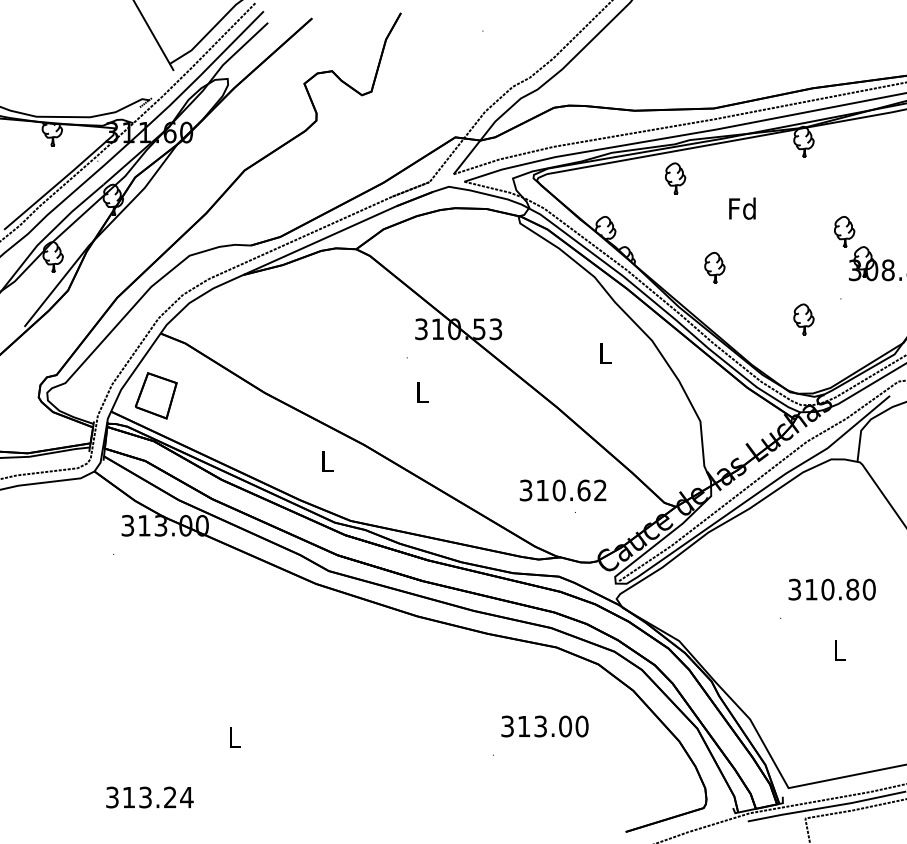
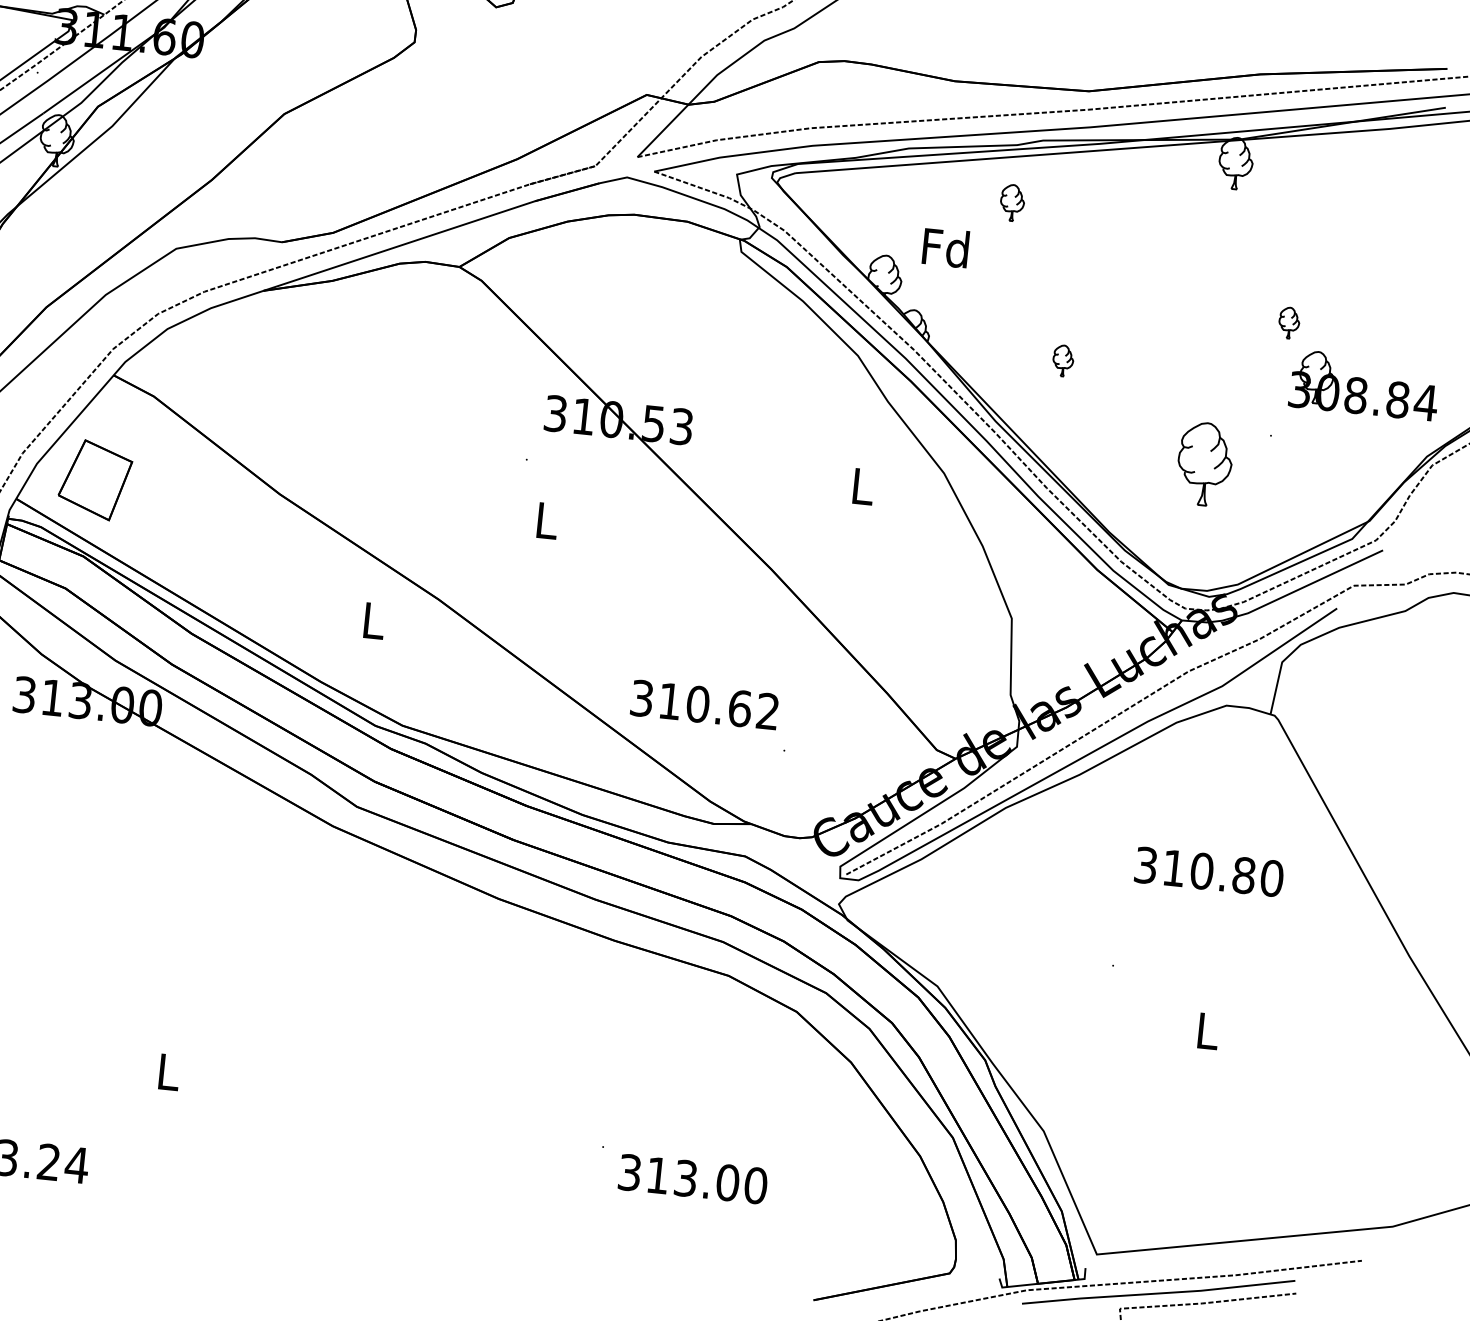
part: (675, 178) -> (1012, 203), size x0.7
text: (742, 208) -> (945, 247), moved
part: (844, 231) -> (1288, 322), size x0.6
part: (714, 267) -> (1062, 360), size x0.6
part: (803, 319) -> (1204, 464), size x1.6
text: (562, 490) -> (703, 704), moved
text: (831, 589) -> (1208, 871), moved
text: (544, 726) -> (692, 1179), moved

